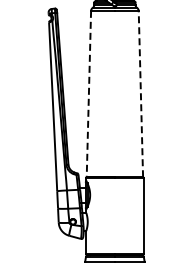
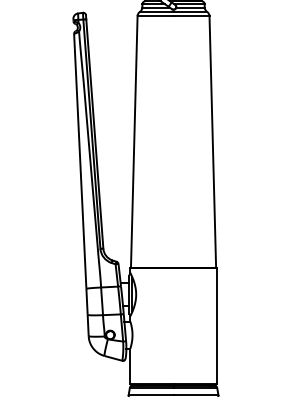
line: (140, 93) -> (212, 141), dashed -> solid
line: (88, 94) -> (133, 142), dashed -> solid

